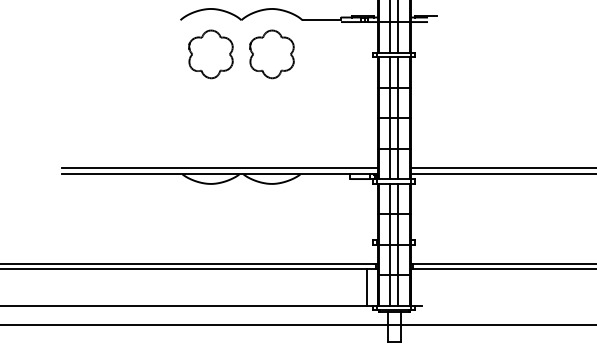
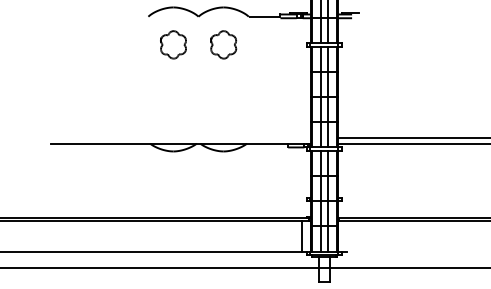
part: (211, 53) -> (173, 44), size x0.7
part: (271, 53) -> (223, 44), size x0.7
line: (219, 168) -> (180, 138), removed

